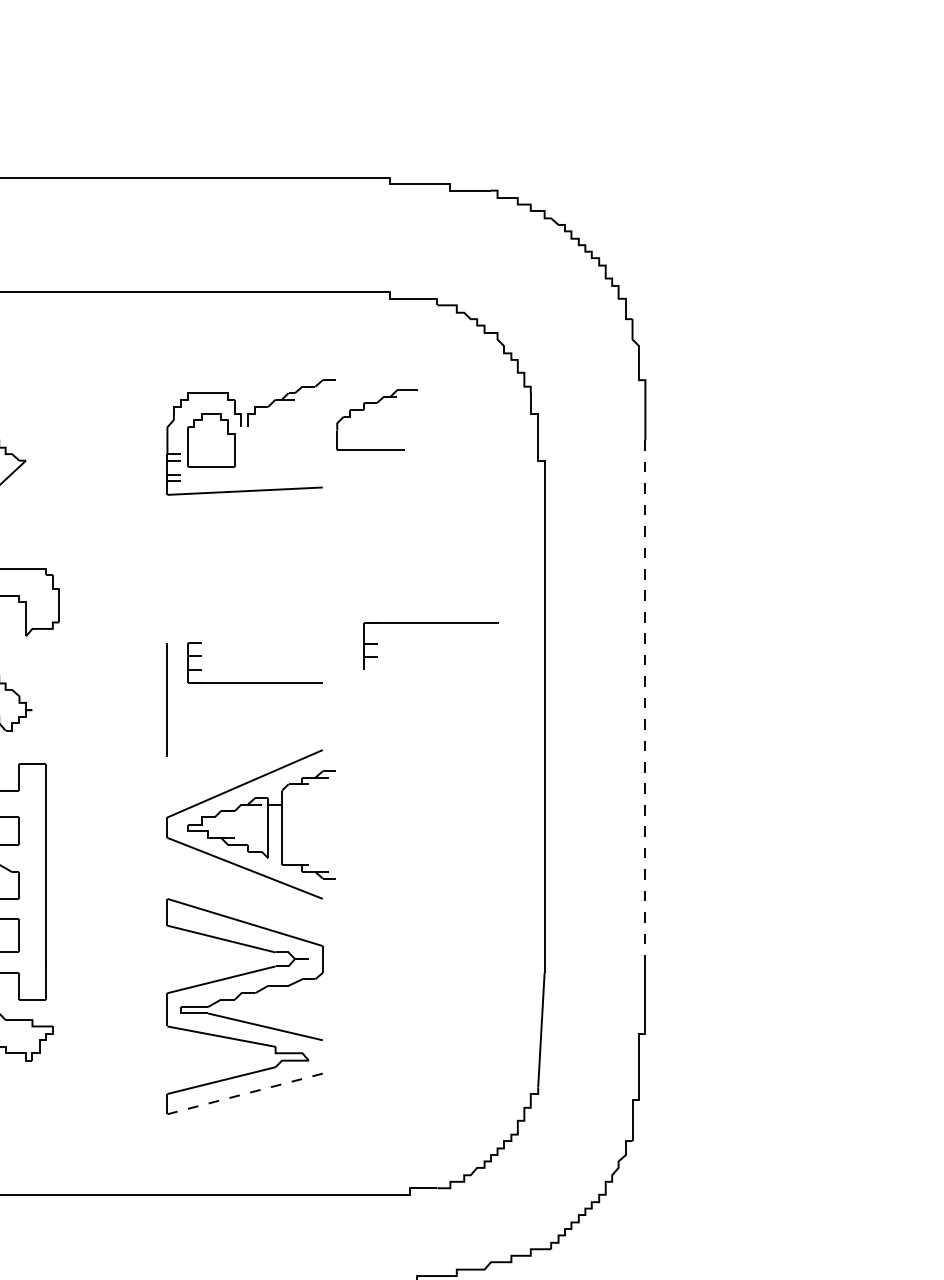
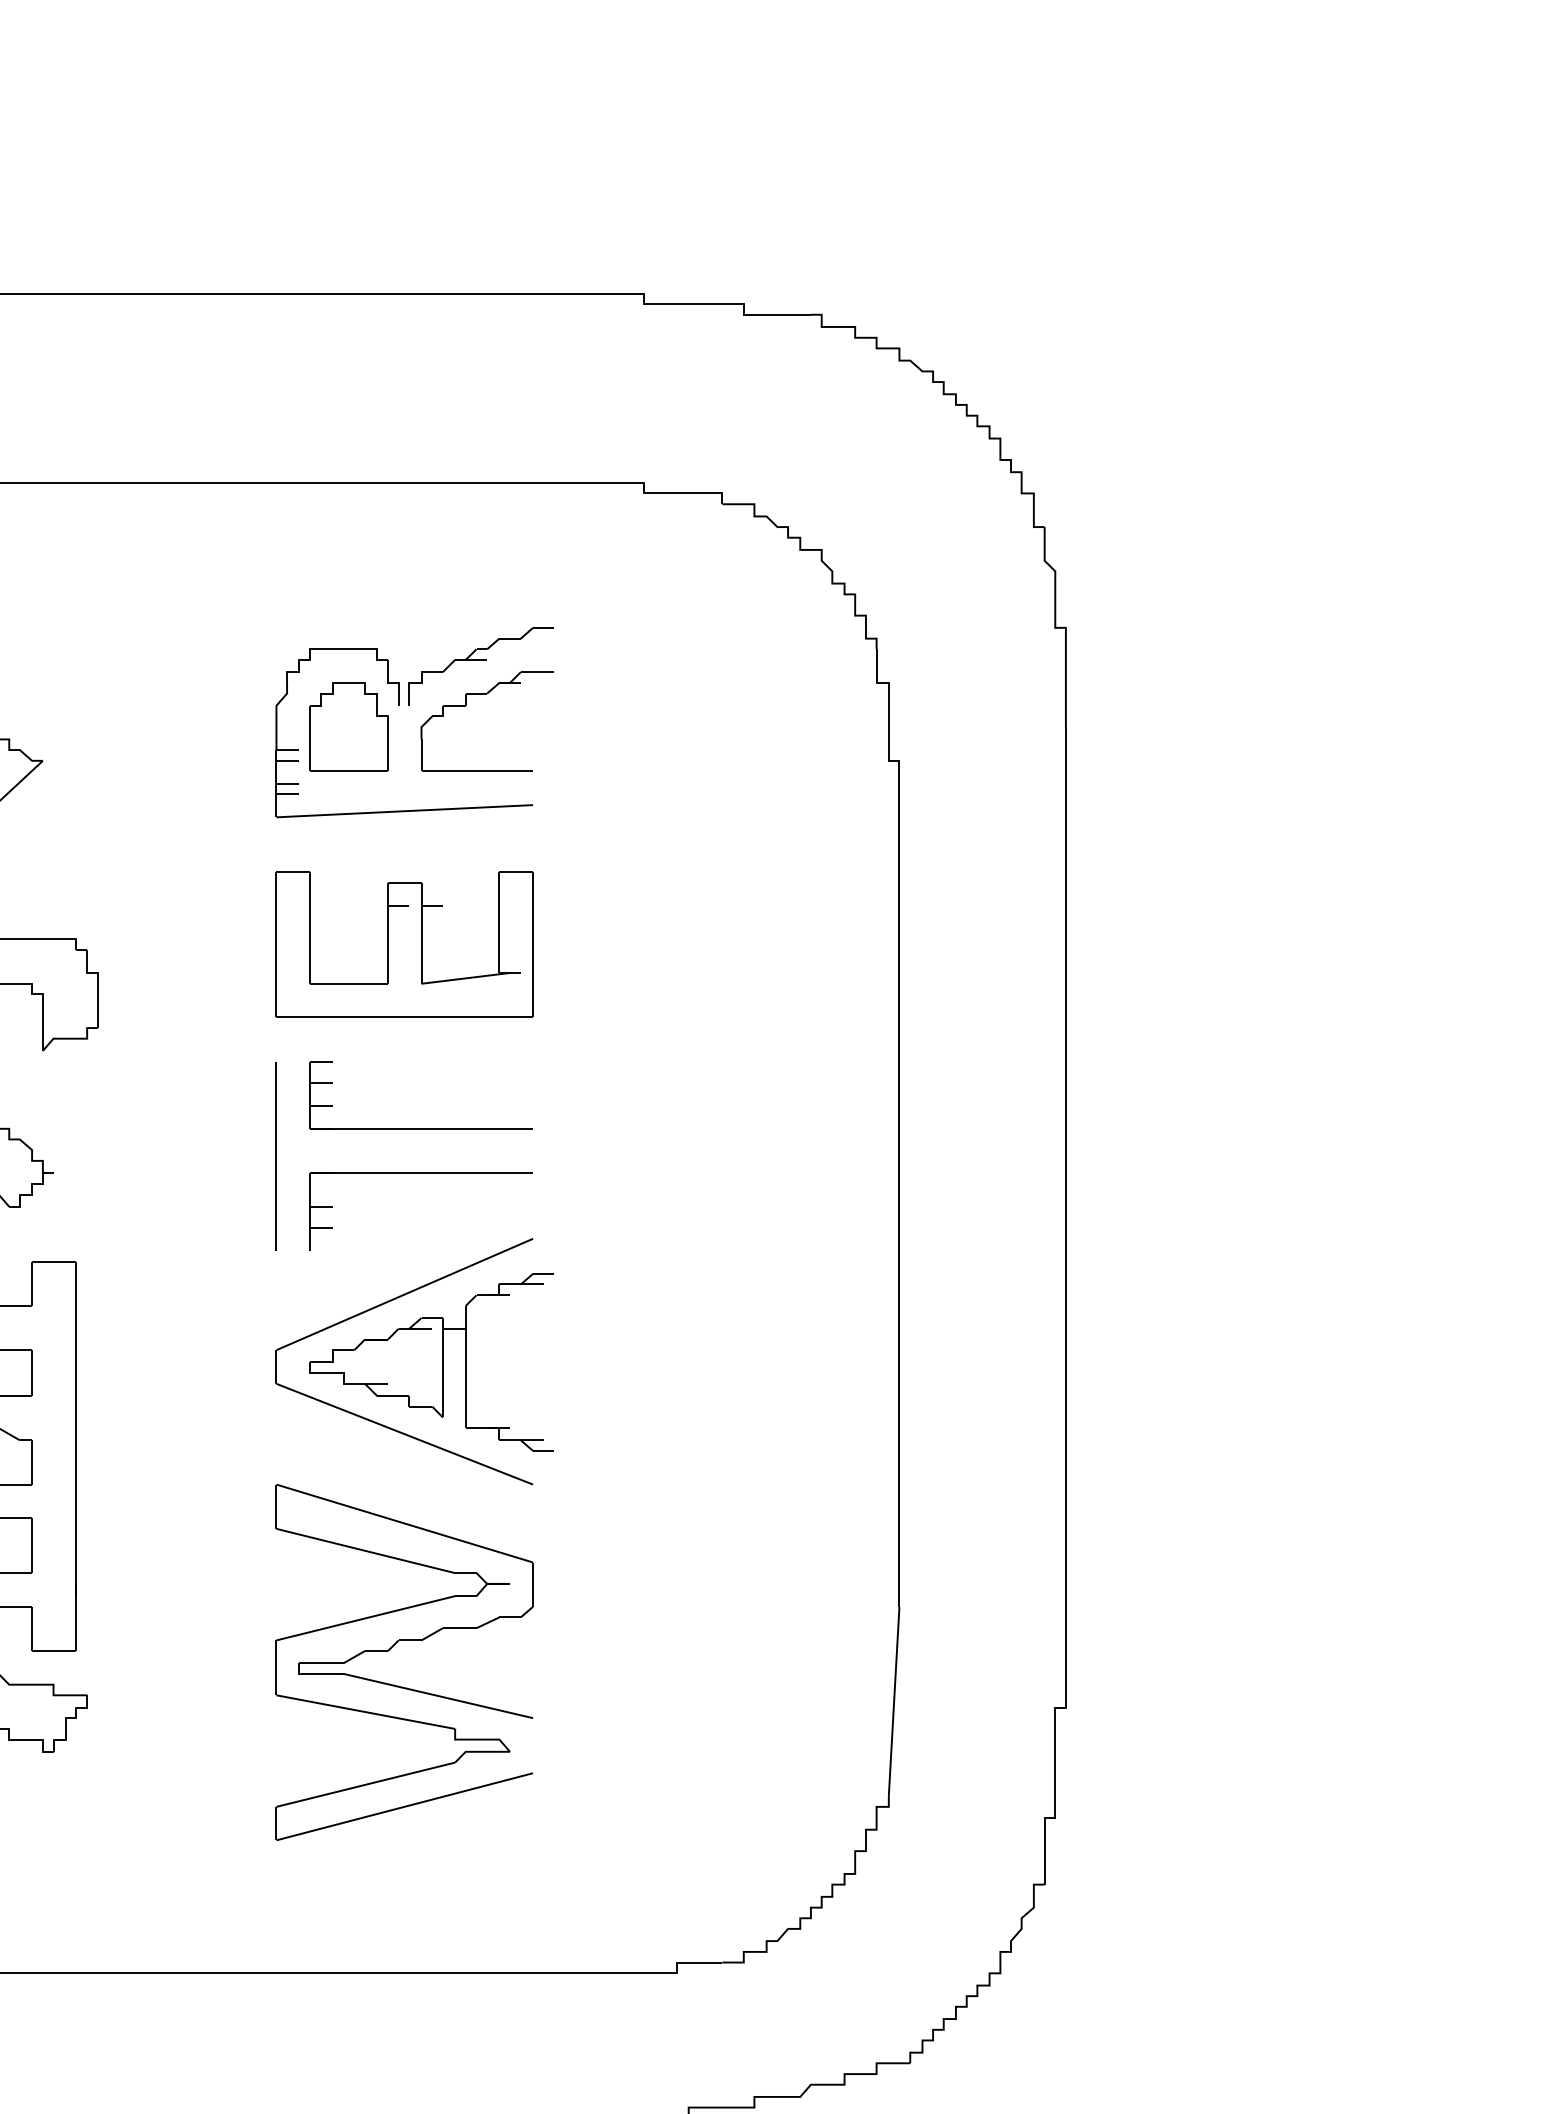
part: (364, 409) -> (466, 704), moved
part: (244, 571) -> (403, 943), added
part: (430, 623) -> (420, 1173), moved
line: (645, 703) -> (1066, 1161), dashed -> solid
line: (244, 1094) -> (403, 1807), dashed -> solid

